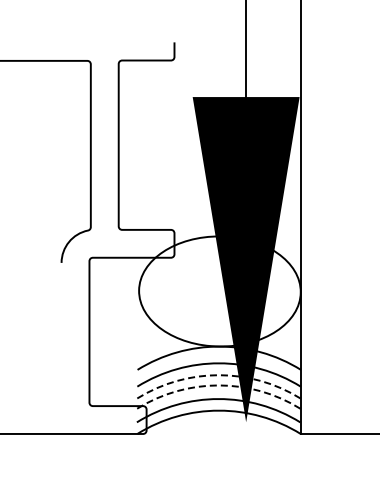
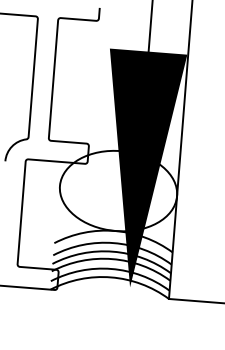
arc: (218, 375) -> (112, 251), dashed -> solid
arc: (218, 385) -> (112, 259), dashed -> solid

